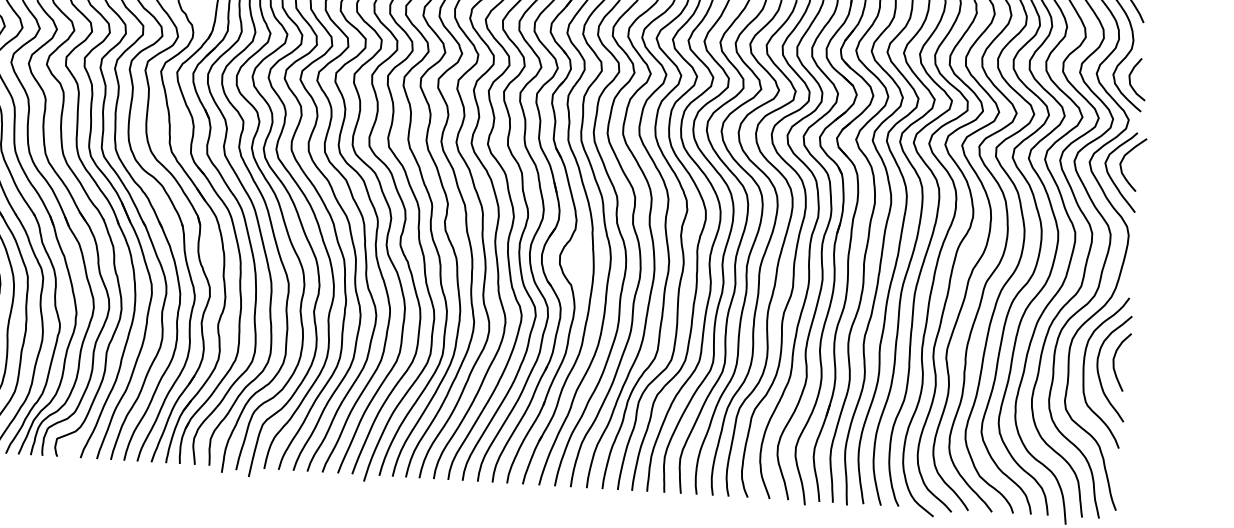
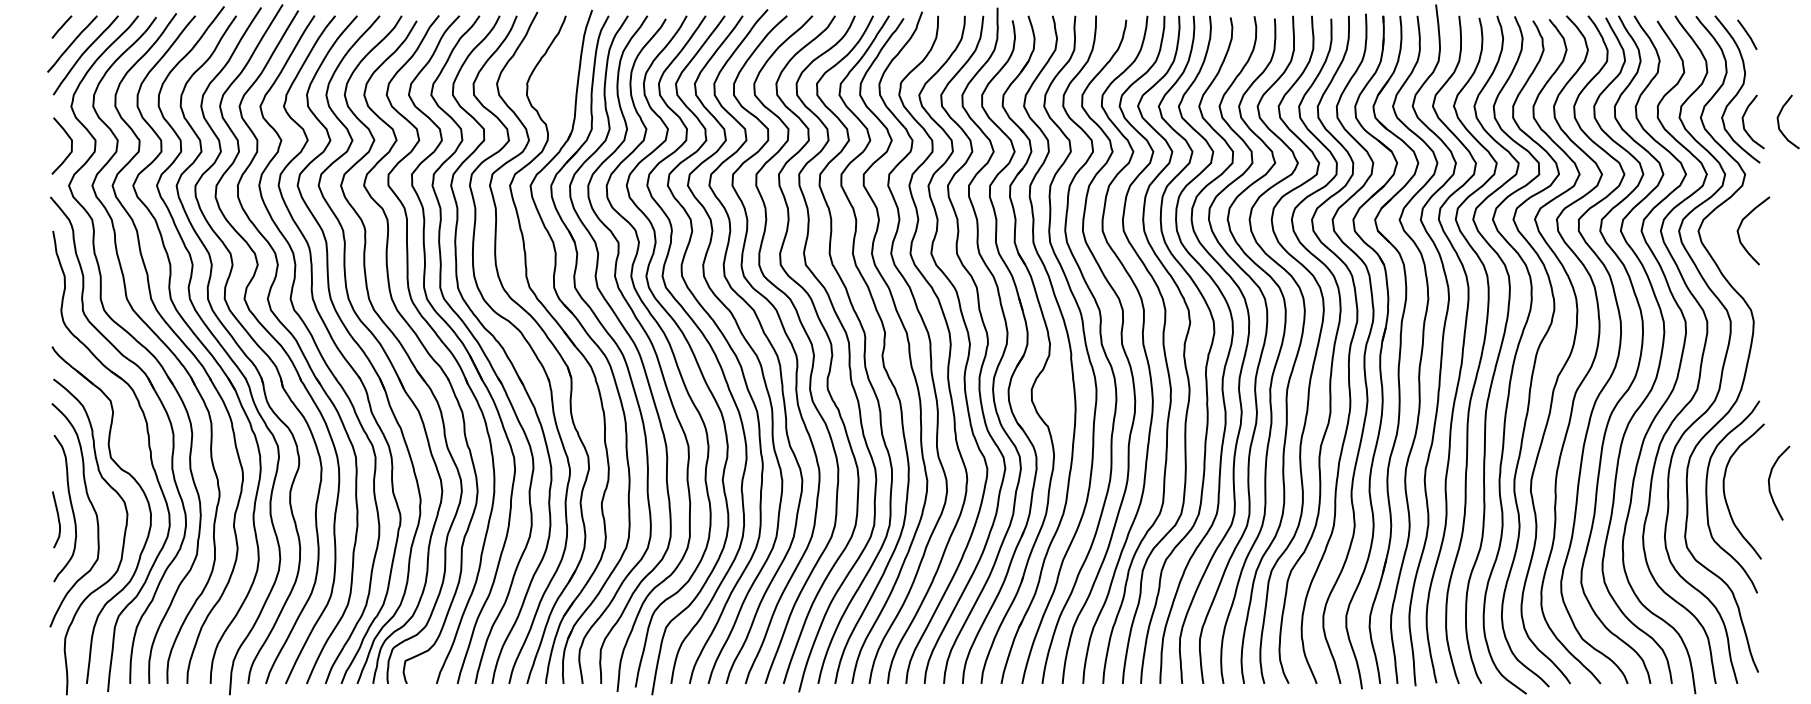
curve: (1158, 80) -> (1779, 122), added
curve: (1110, 176) -> (1726, 247), removed
curve: (1114, 363) -> (1770, 485), moved

